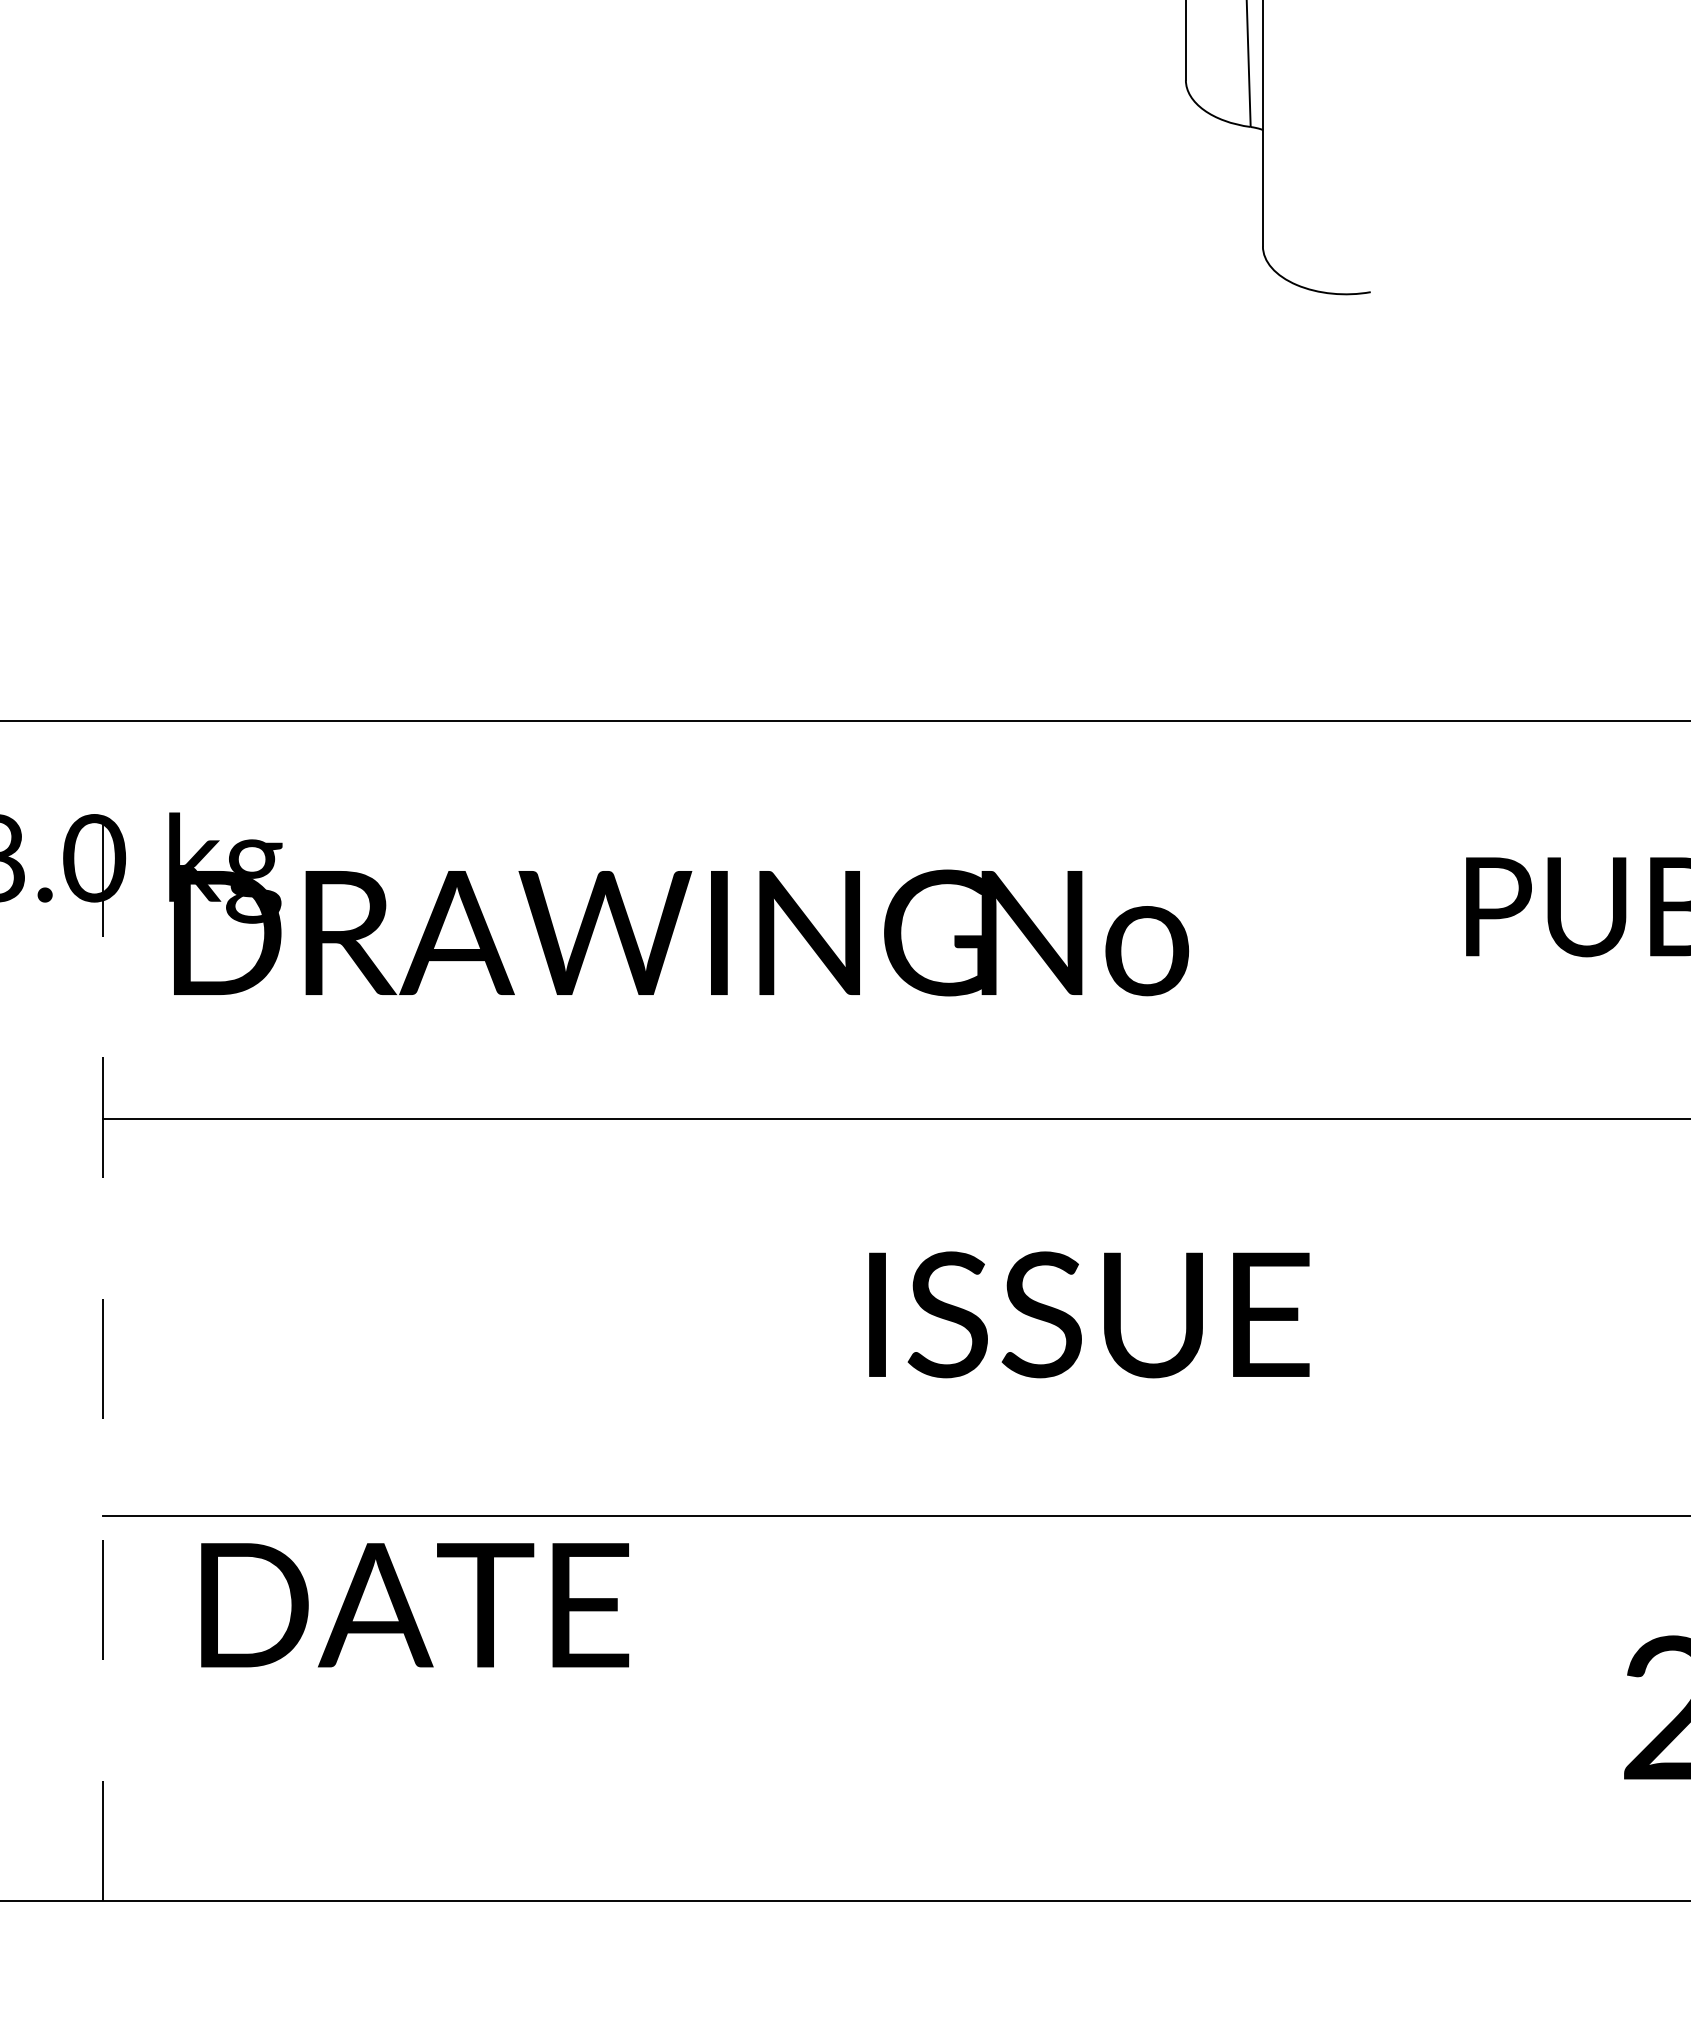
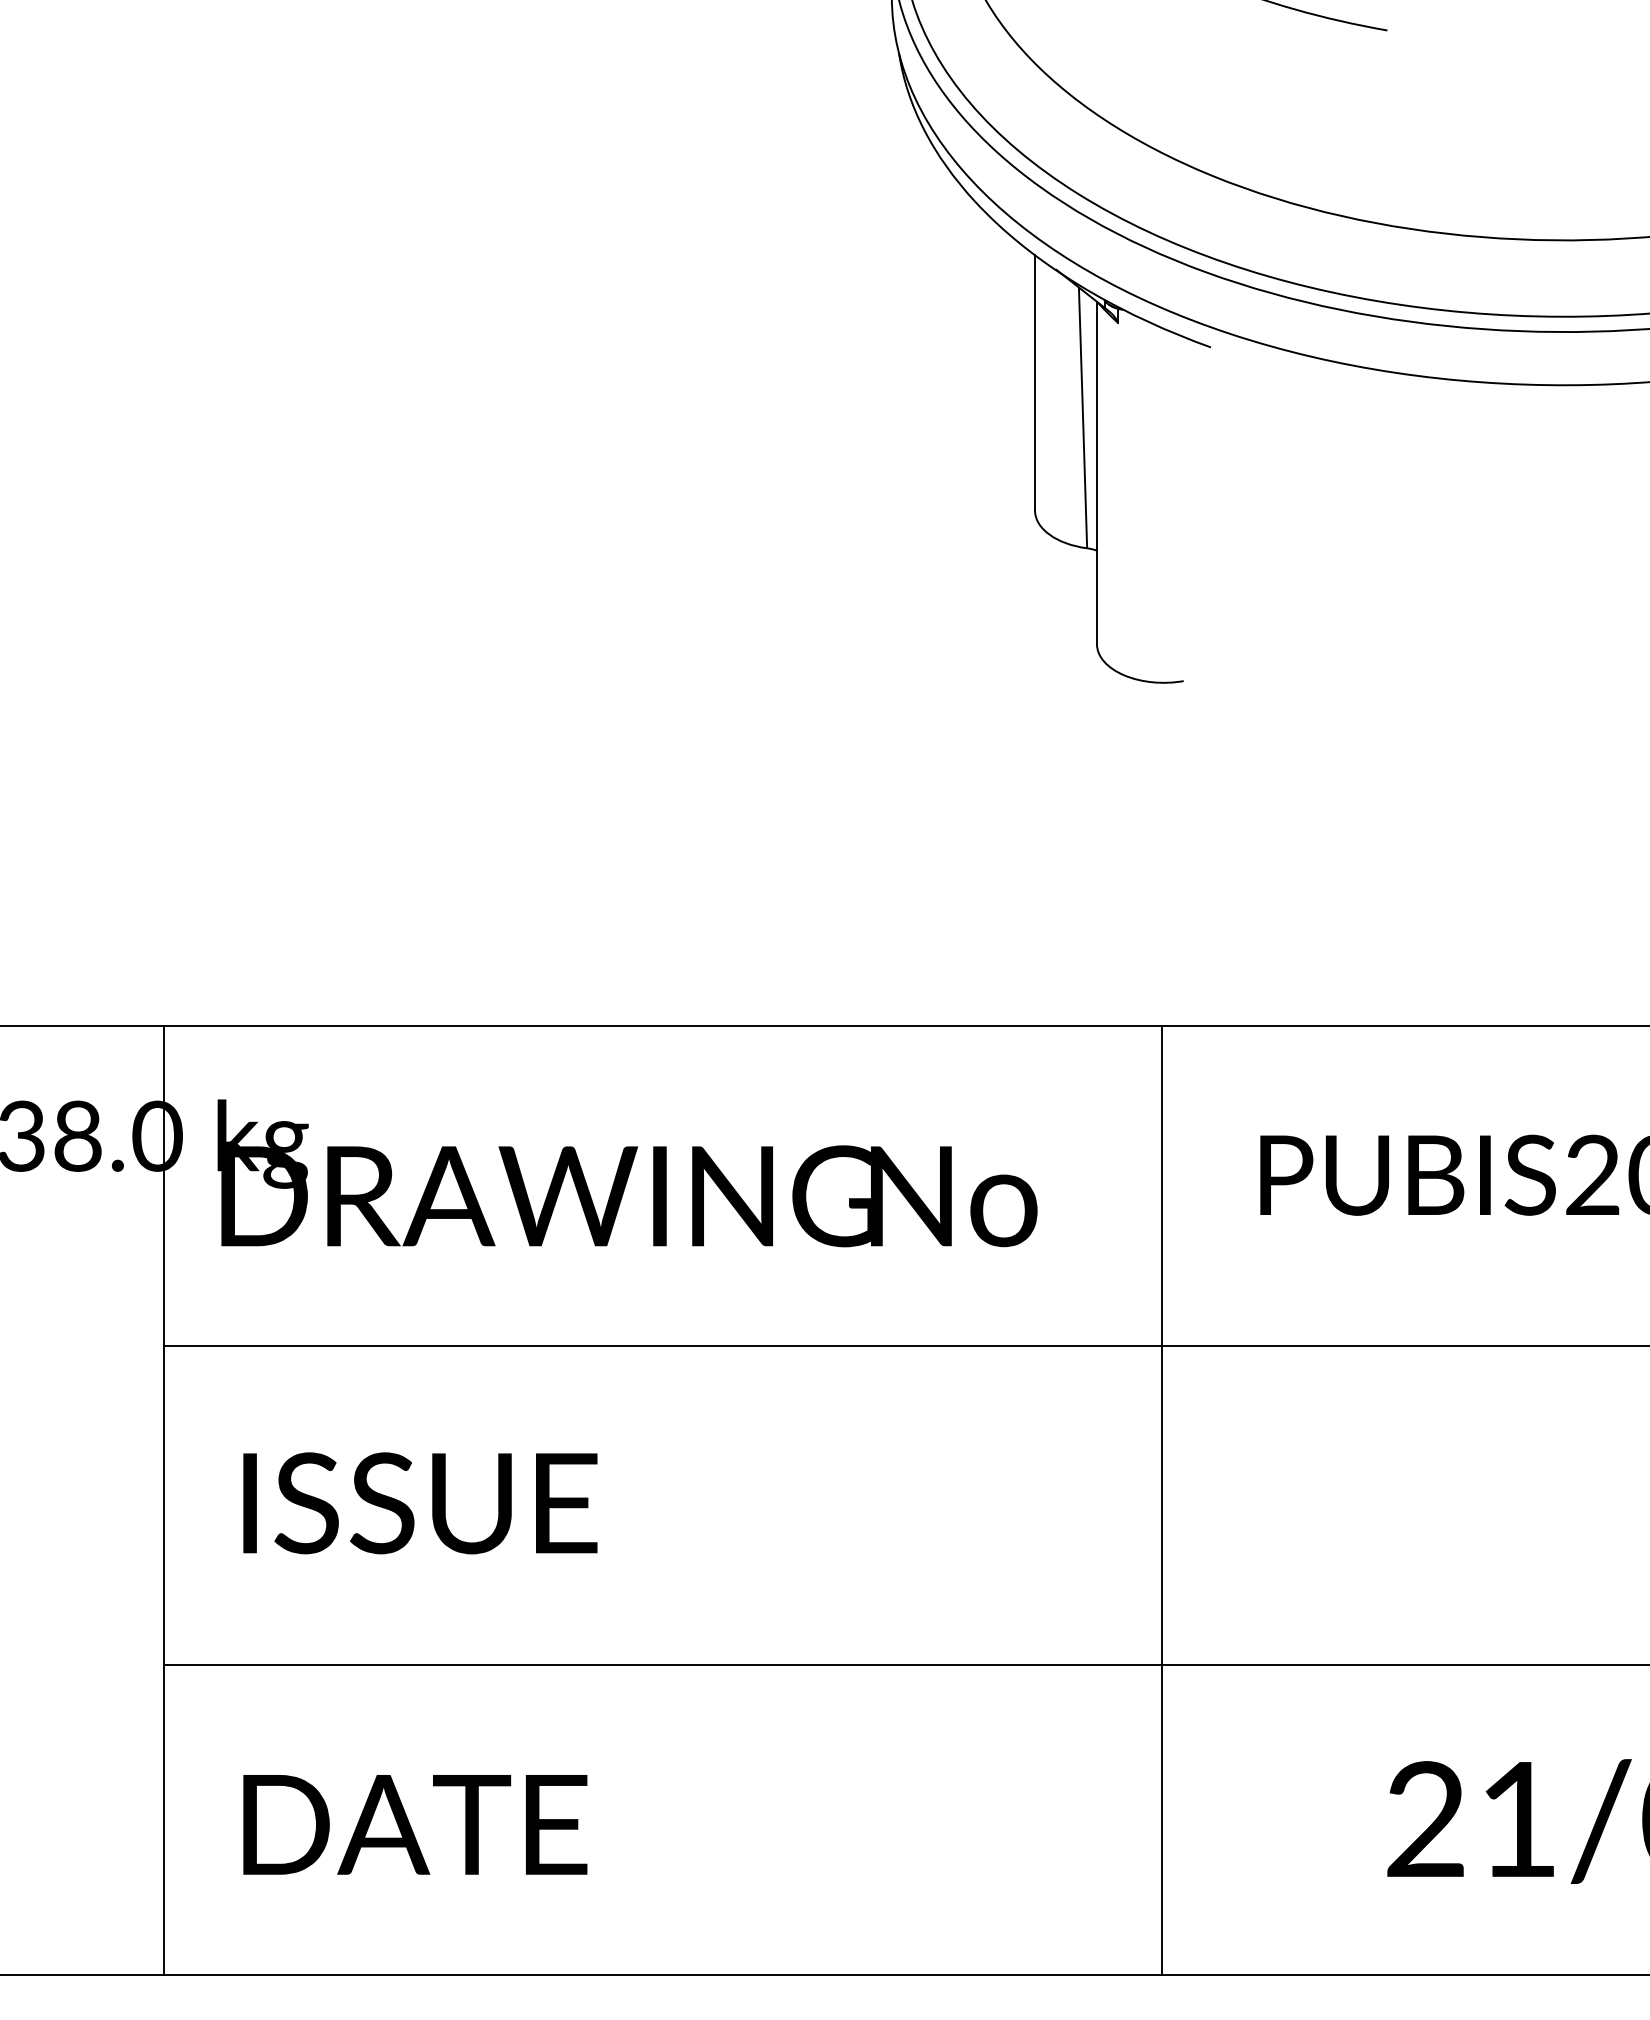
line: (103, 1311) -> (164, 1500), dashed -> solid
line: (1344, 1311) -> (1162, 1500), added
text: (1089, 1315) -> (420, 1503), moved
text: (415, 1604) -> (415, 1824), moved

